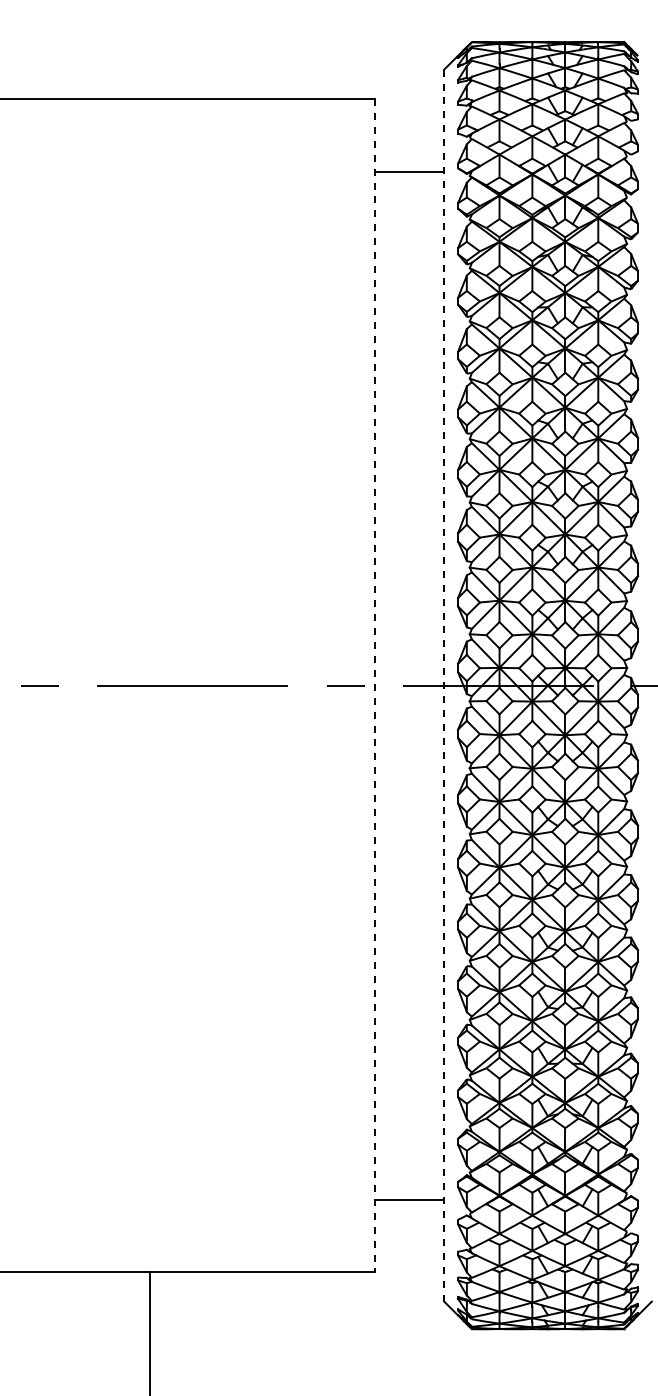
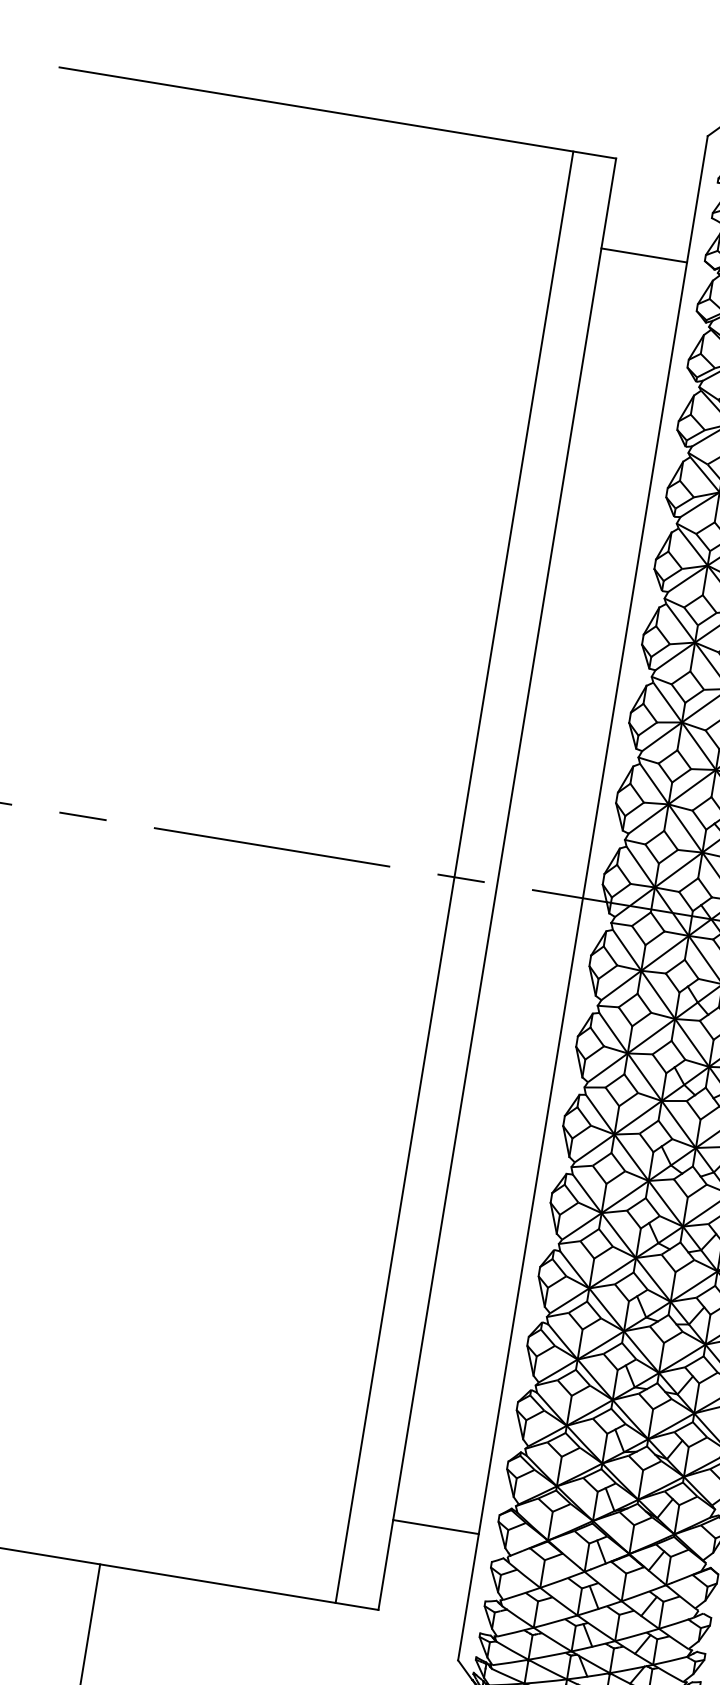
line: (340, 685) -> (454, 877), added
line: (375, 685) -> (497, 884), dashed -> solid
line: (444, 685) -> (583, 898), dashed -> solid

